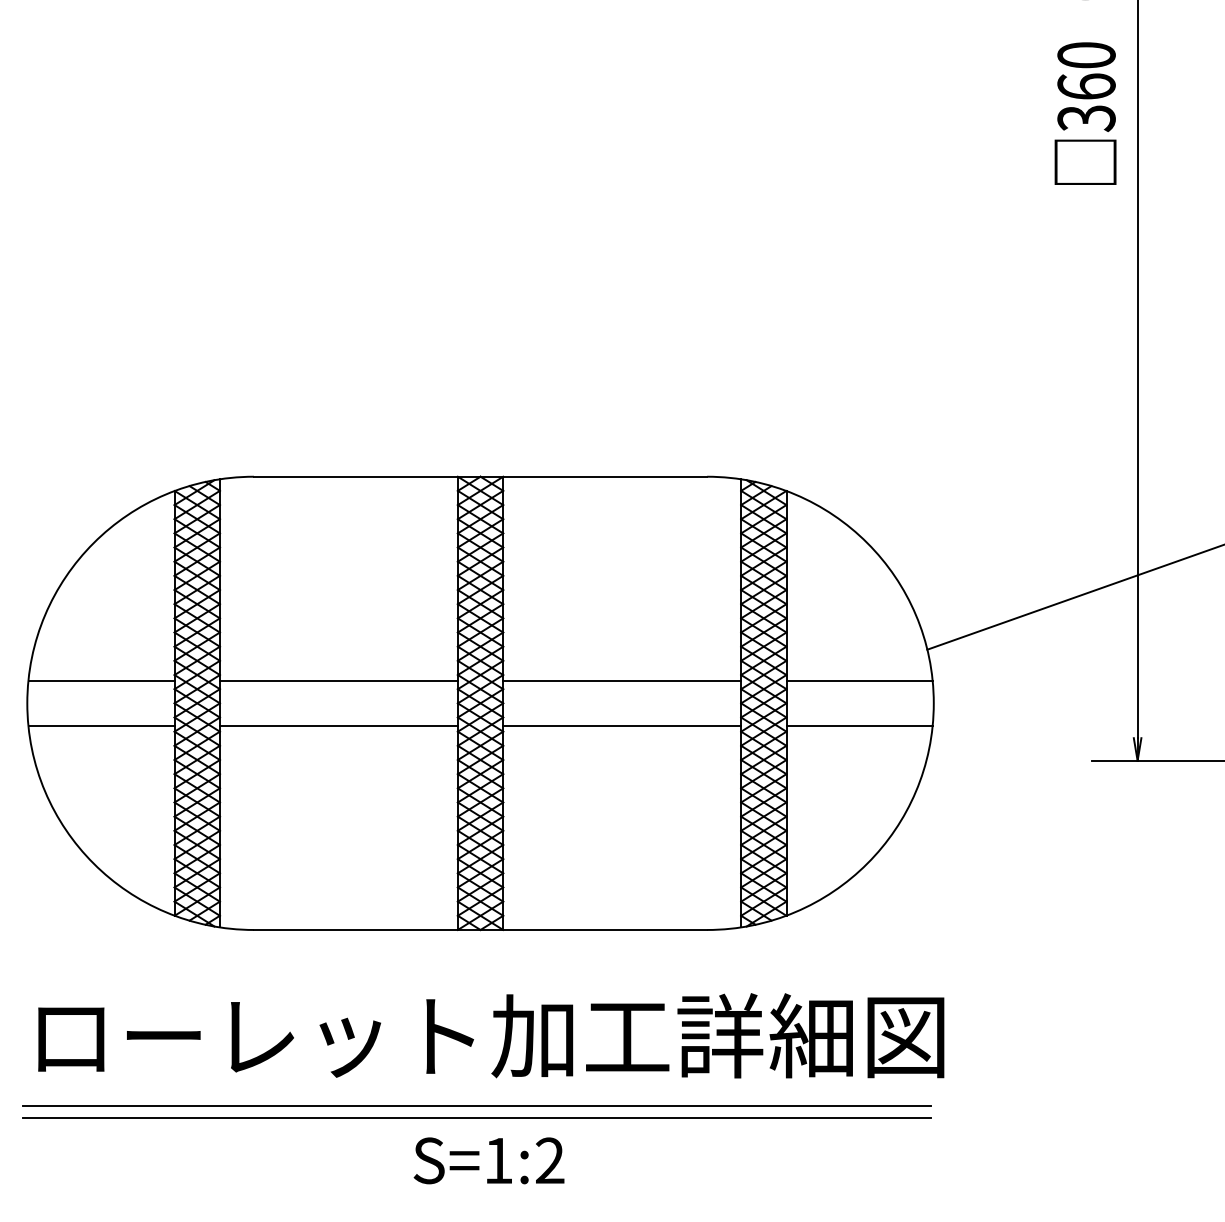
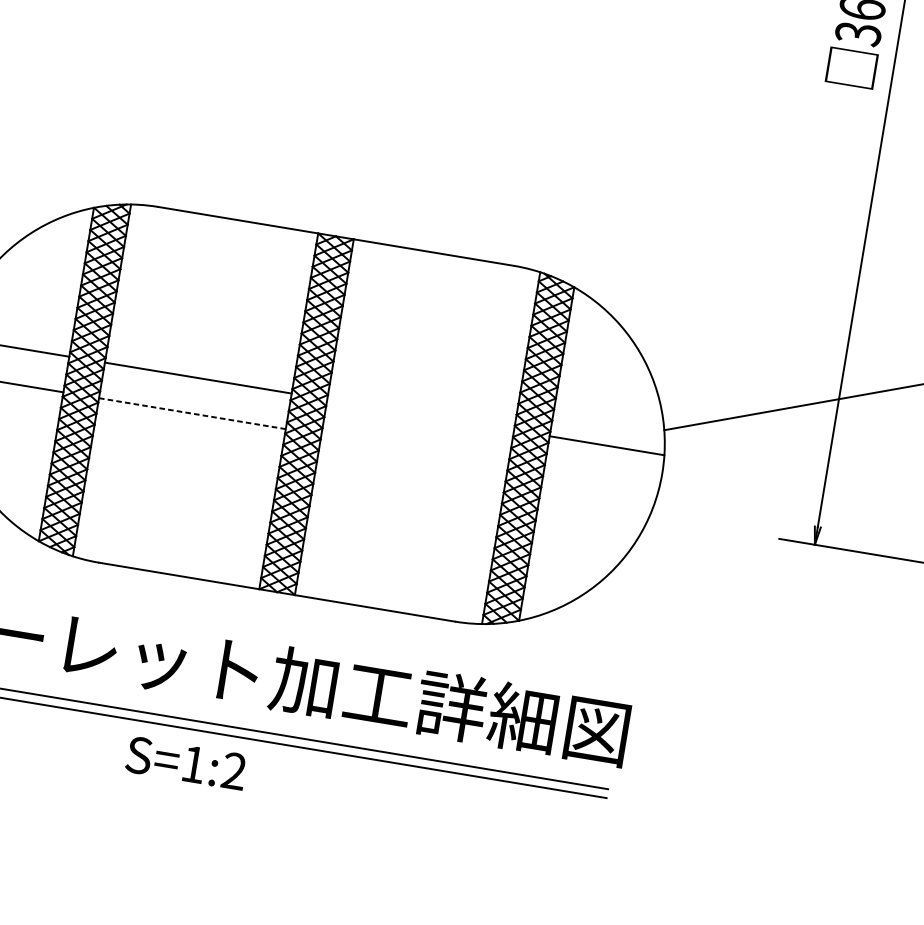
line: (622, 680) -> (420, 414), removed
line: (338, 726) -> (192, 413), solid -> dashed
line: (622, 726) -> (414, 450), removed
line: (859, 726) -> (601, 481), removed
text: (488, 1160) -> (185, 762), moved

